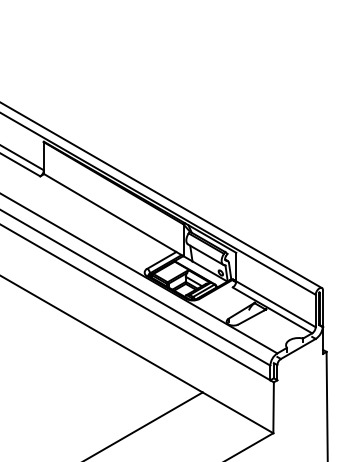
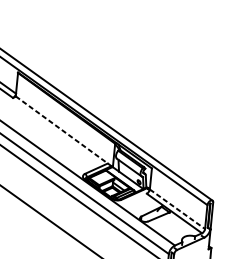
line: (114, 215) -> (64, 132), solid -> dashed
line: (276, 304) -> (177, 209), solid -> dashed

